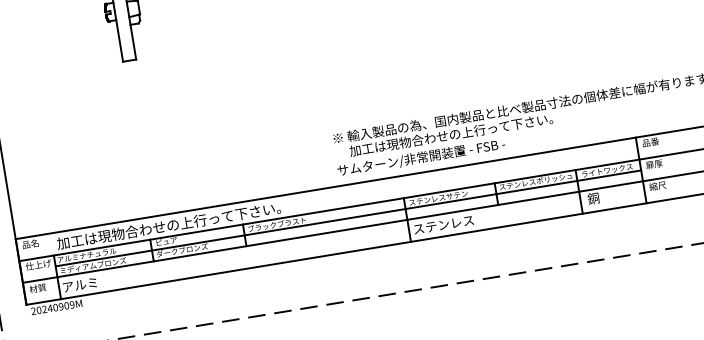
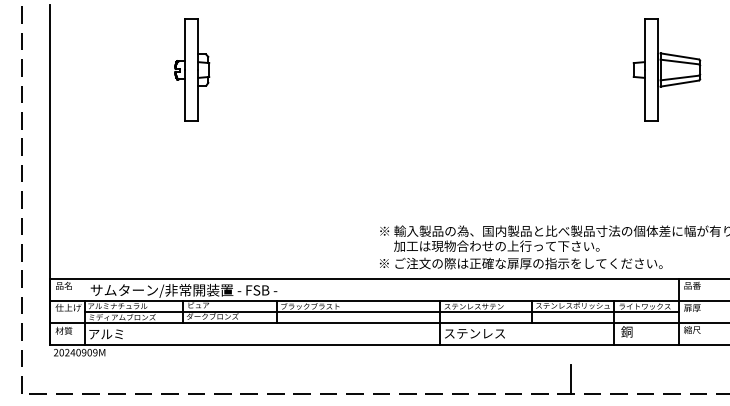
text: (477, 148) -> (520, 263), サムターン/非常開装置 - FSB - -> ※ ご注文の際は正確な扉厚の指示をしてください。
text: (168, 226) -> (203, 290), 加工は現物合わせの上行って下さい。 -> サムターン/非常開装置 - FSB -
line: (545, 254) -> (570, 379), added

